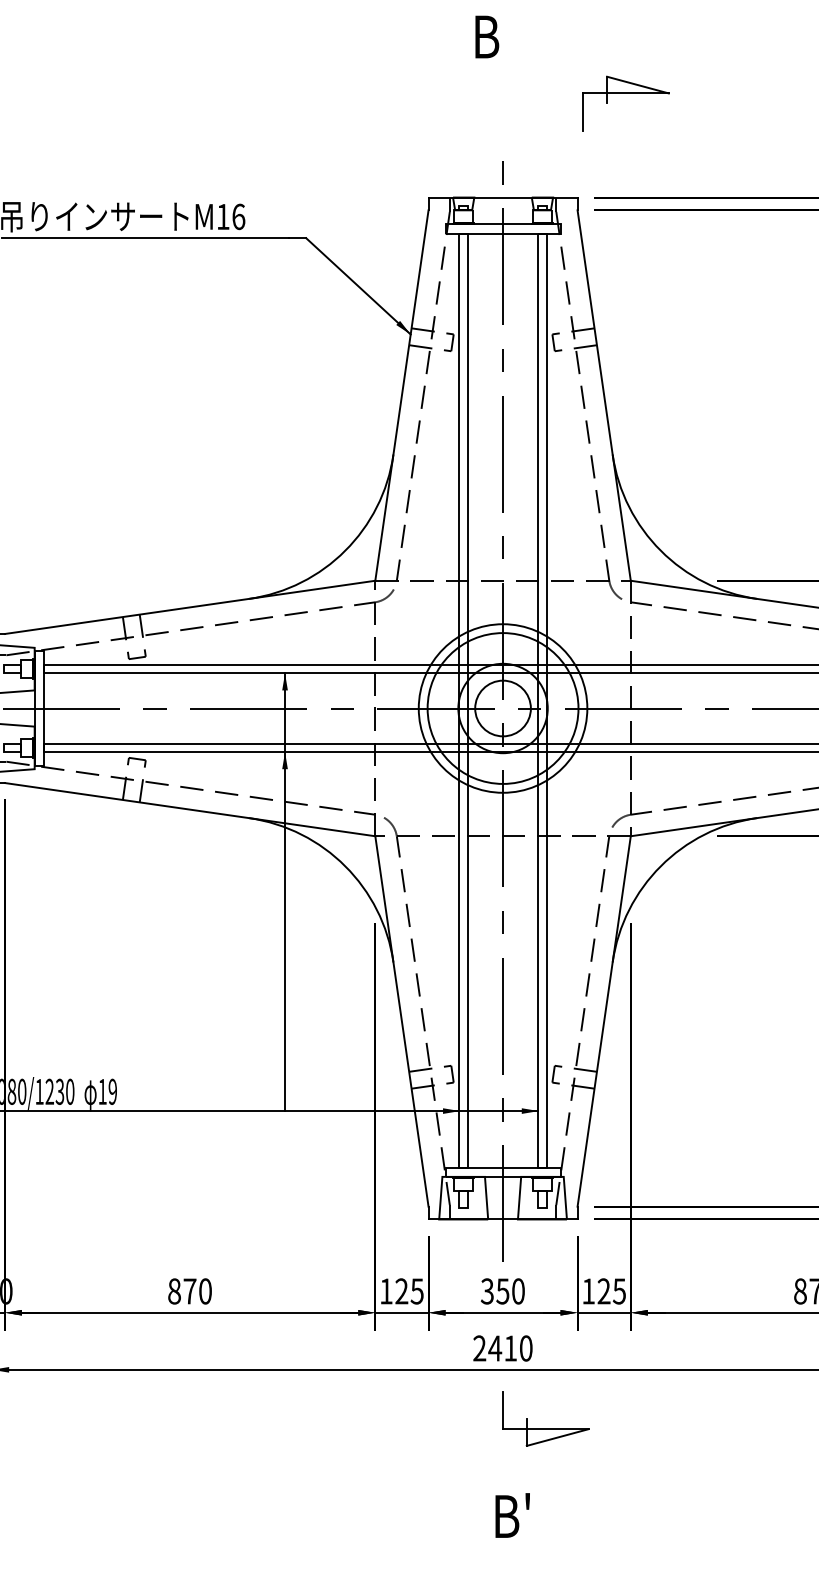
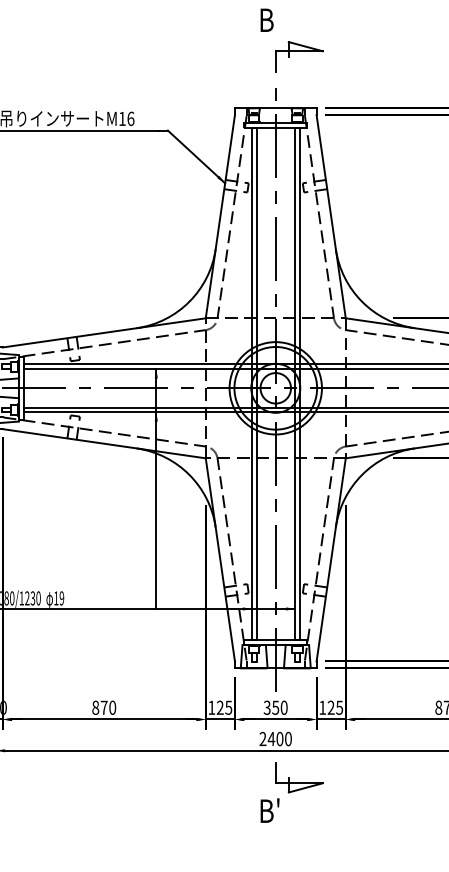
part: (626, 103) -> (299, 56), moved
text: (509, 1347) -> (279, 738), 2410 -> 2400
text: (511, 1515) -> (269, 810), moved

